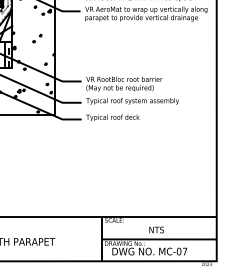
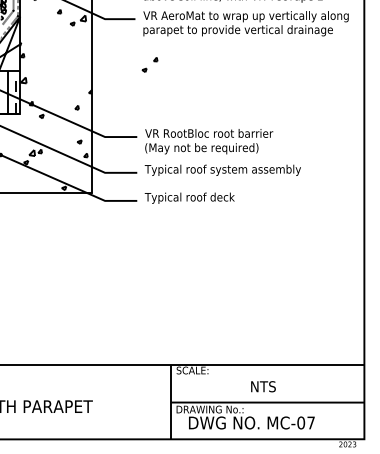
part: (37, 38) -> (150, 64), moved

